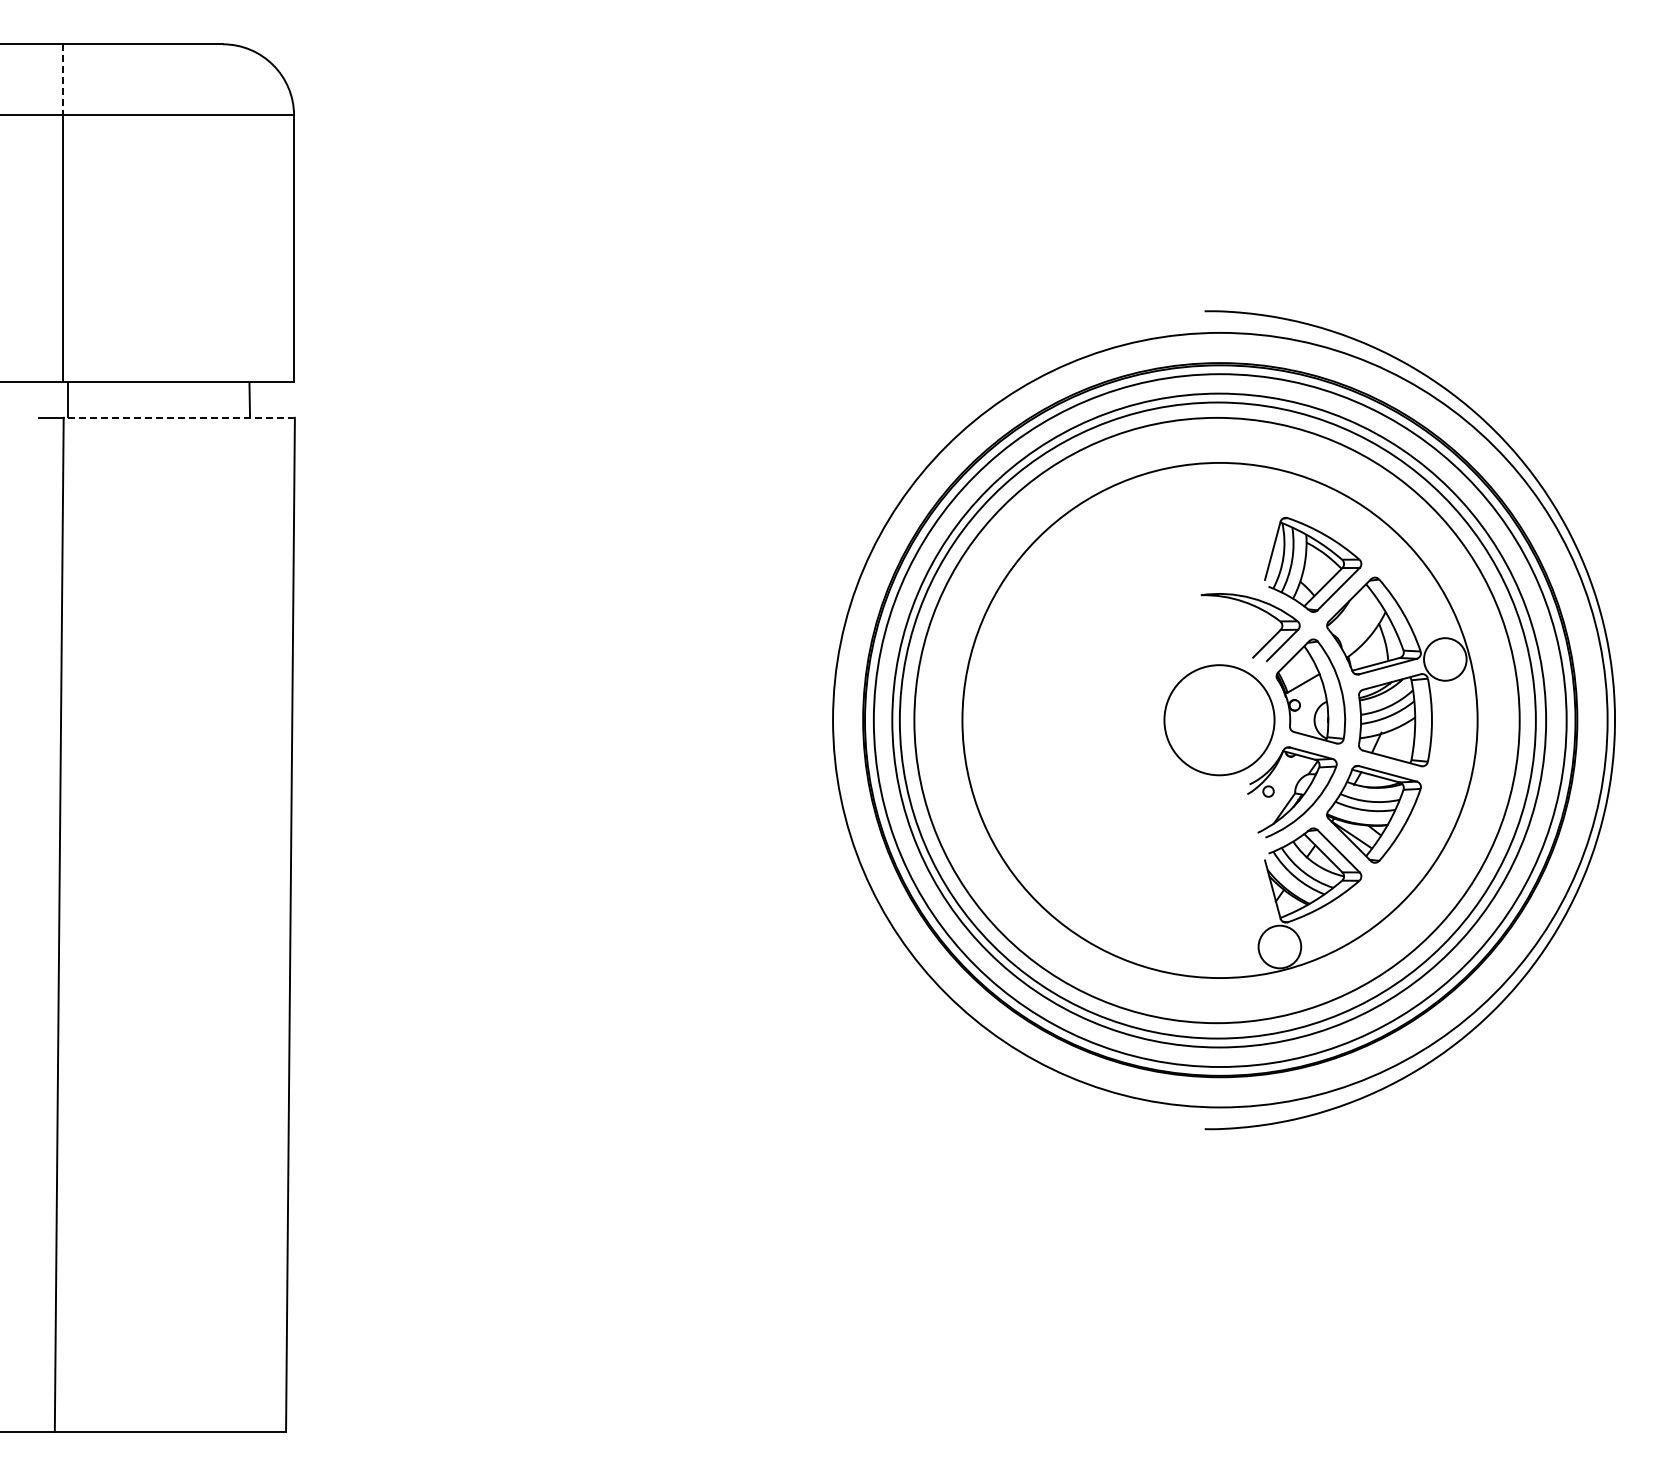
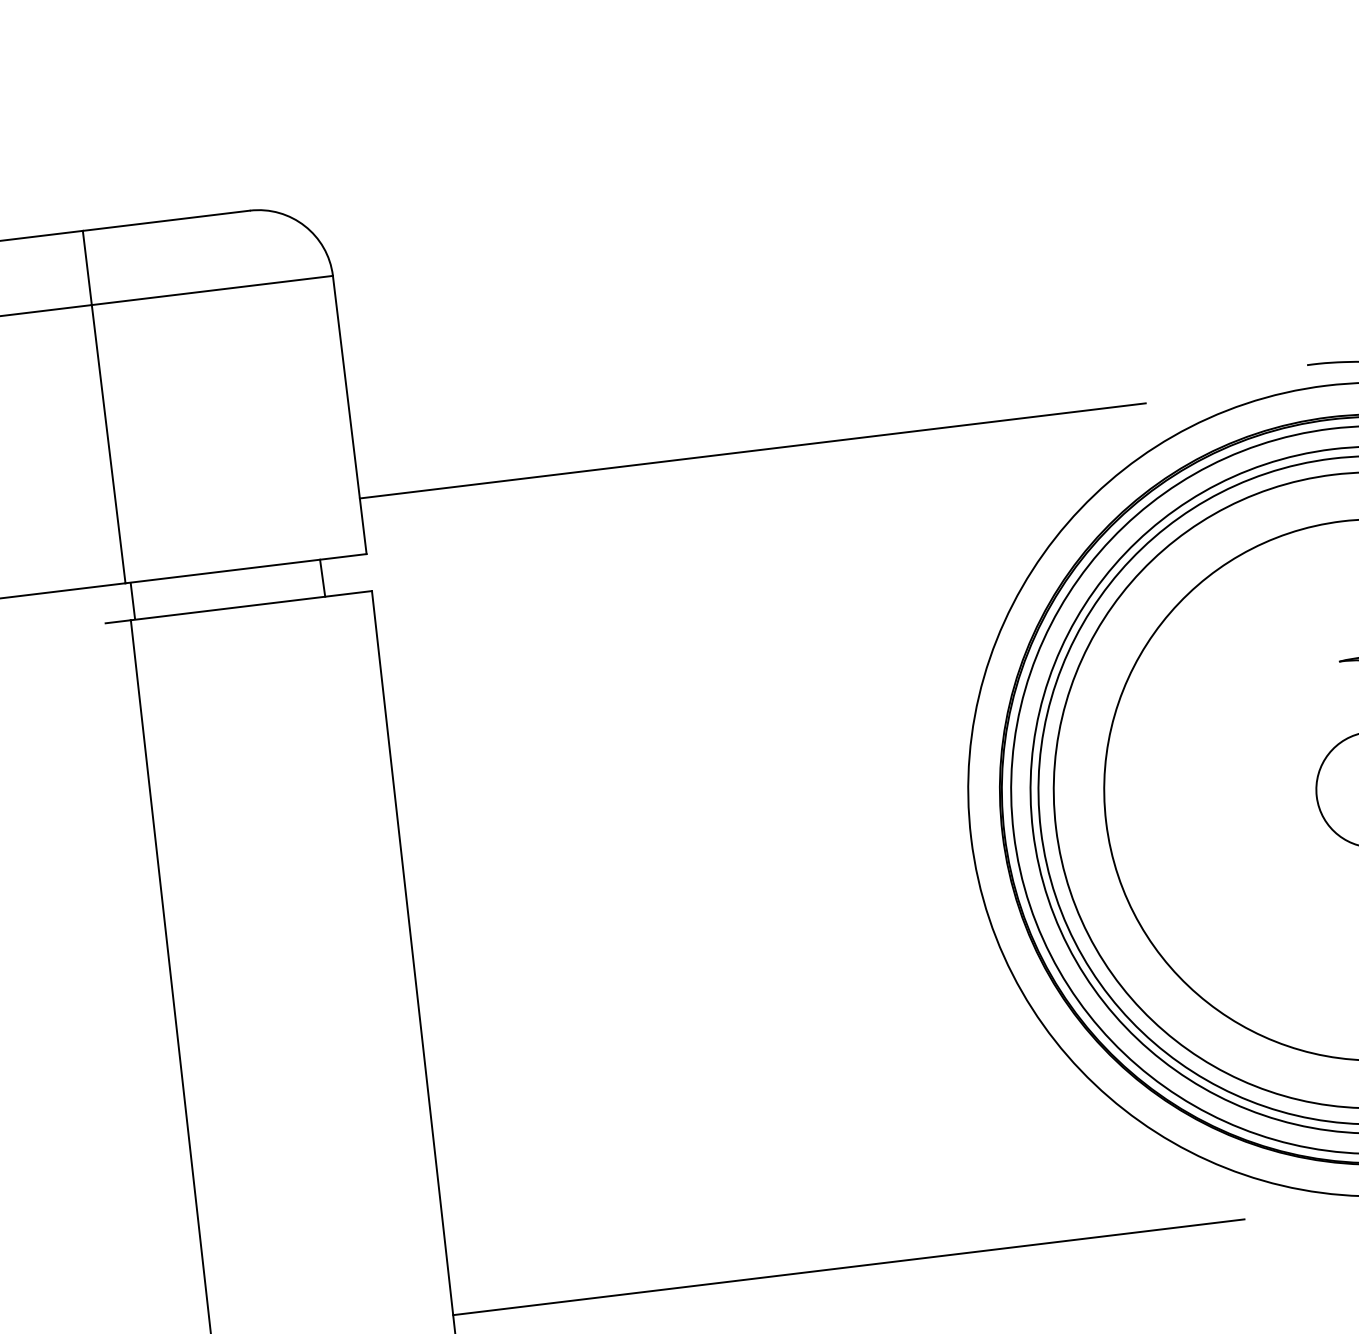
line: (62, 79) -> (86, 267), dashed -> solid
line: (670, 328) -> (752, 450), added
line: (179, 417) -> (251, 605), dashed -> solid
line: (667, 1111) -> (848, 1267), added

